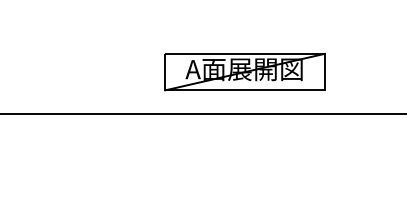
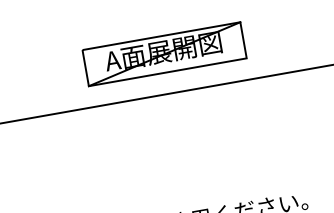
part: (244, 71) -> (163, 53), moved

